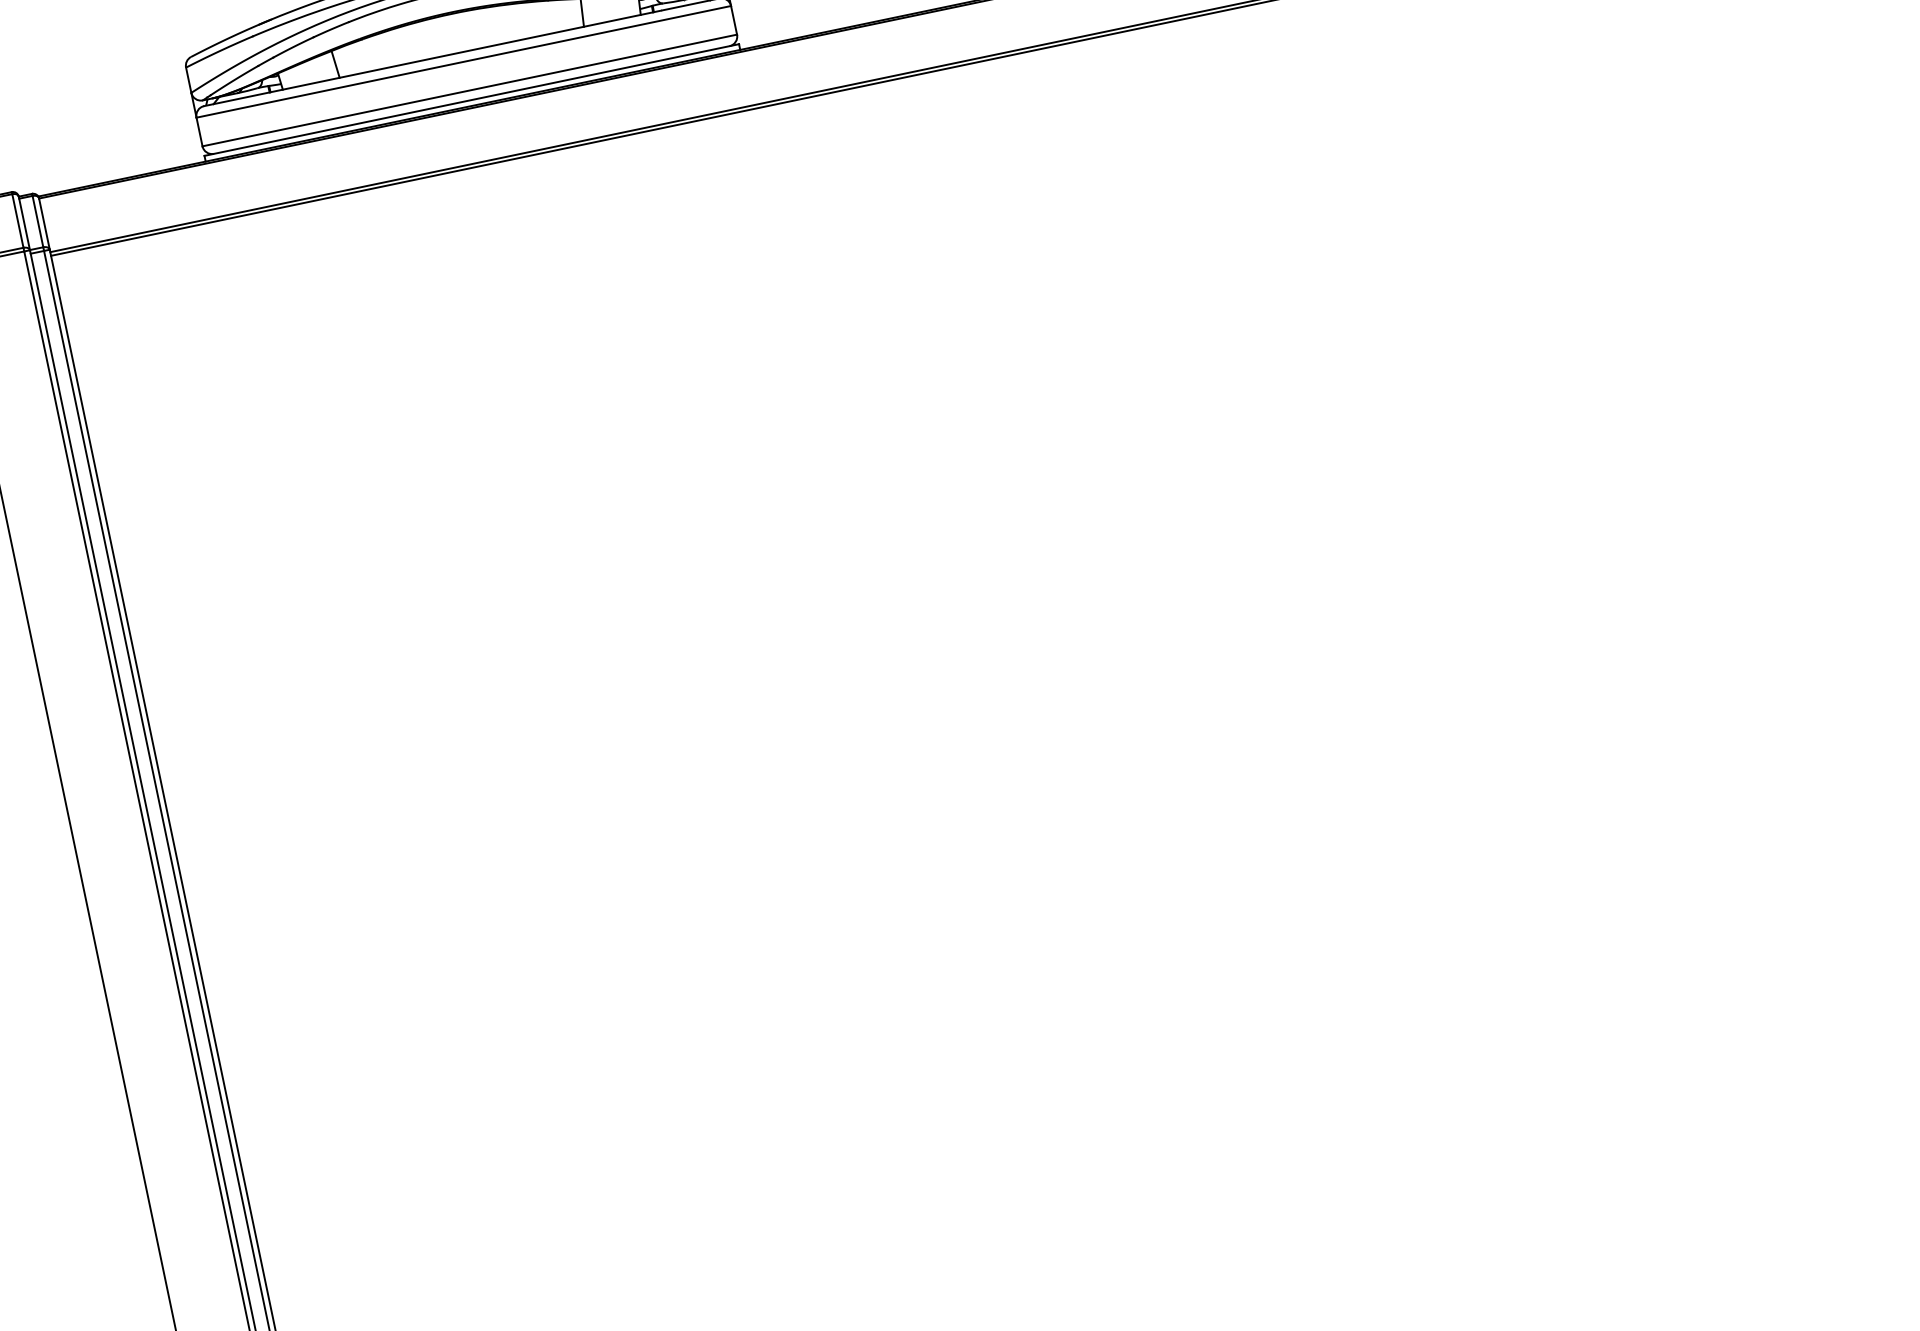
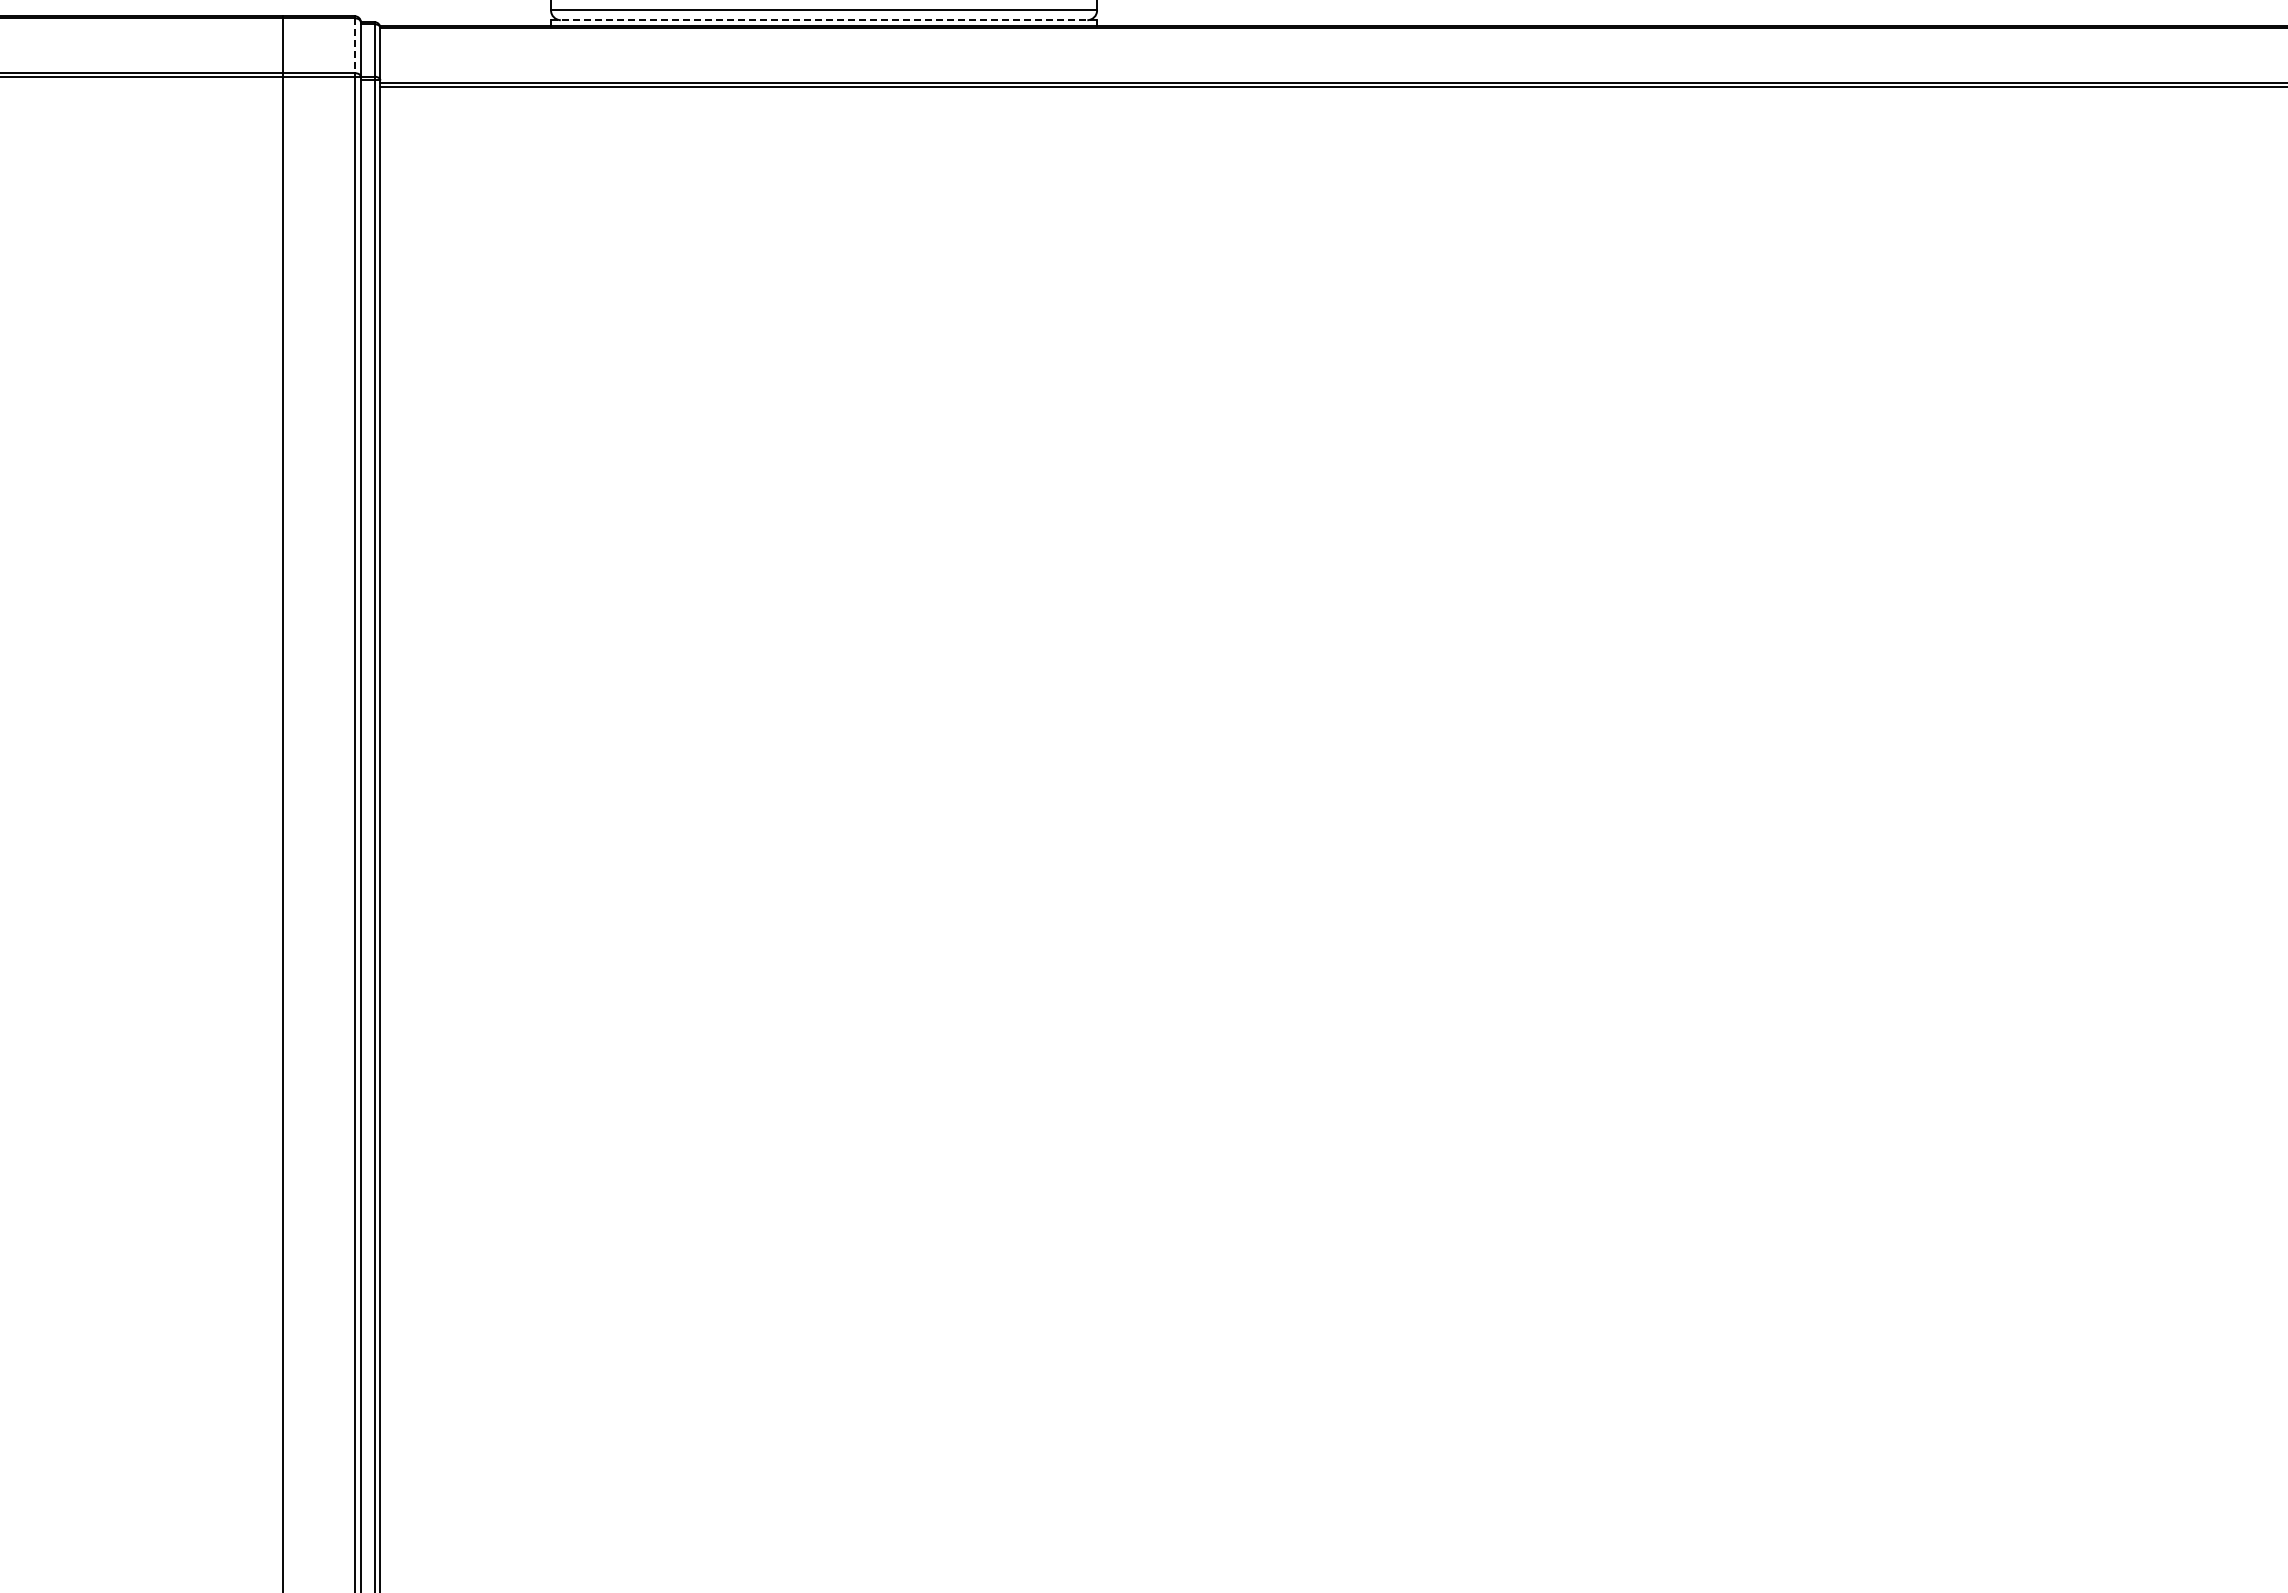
line: (471, 100) -> (823, 20), solid -> dashed
line: (18, 221) -> (355, 46), solid -> dashed

